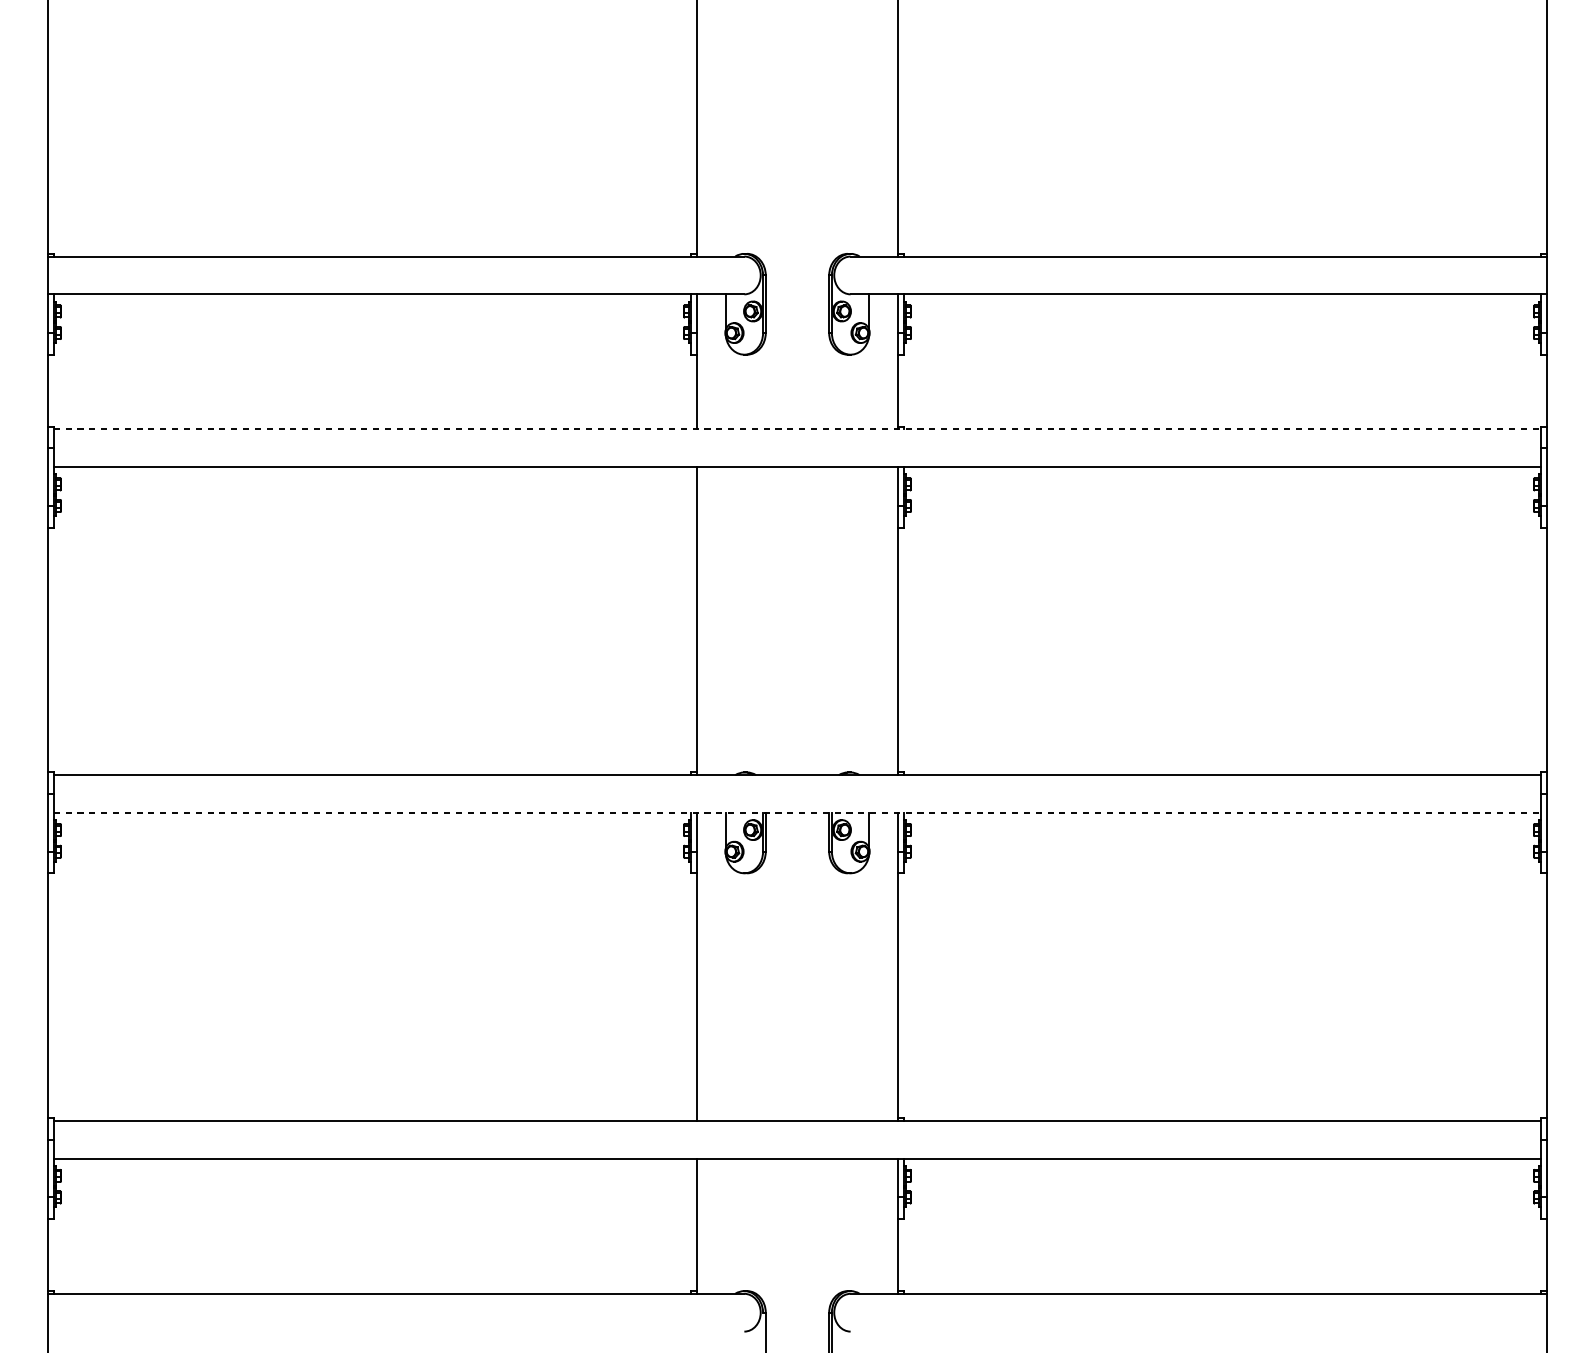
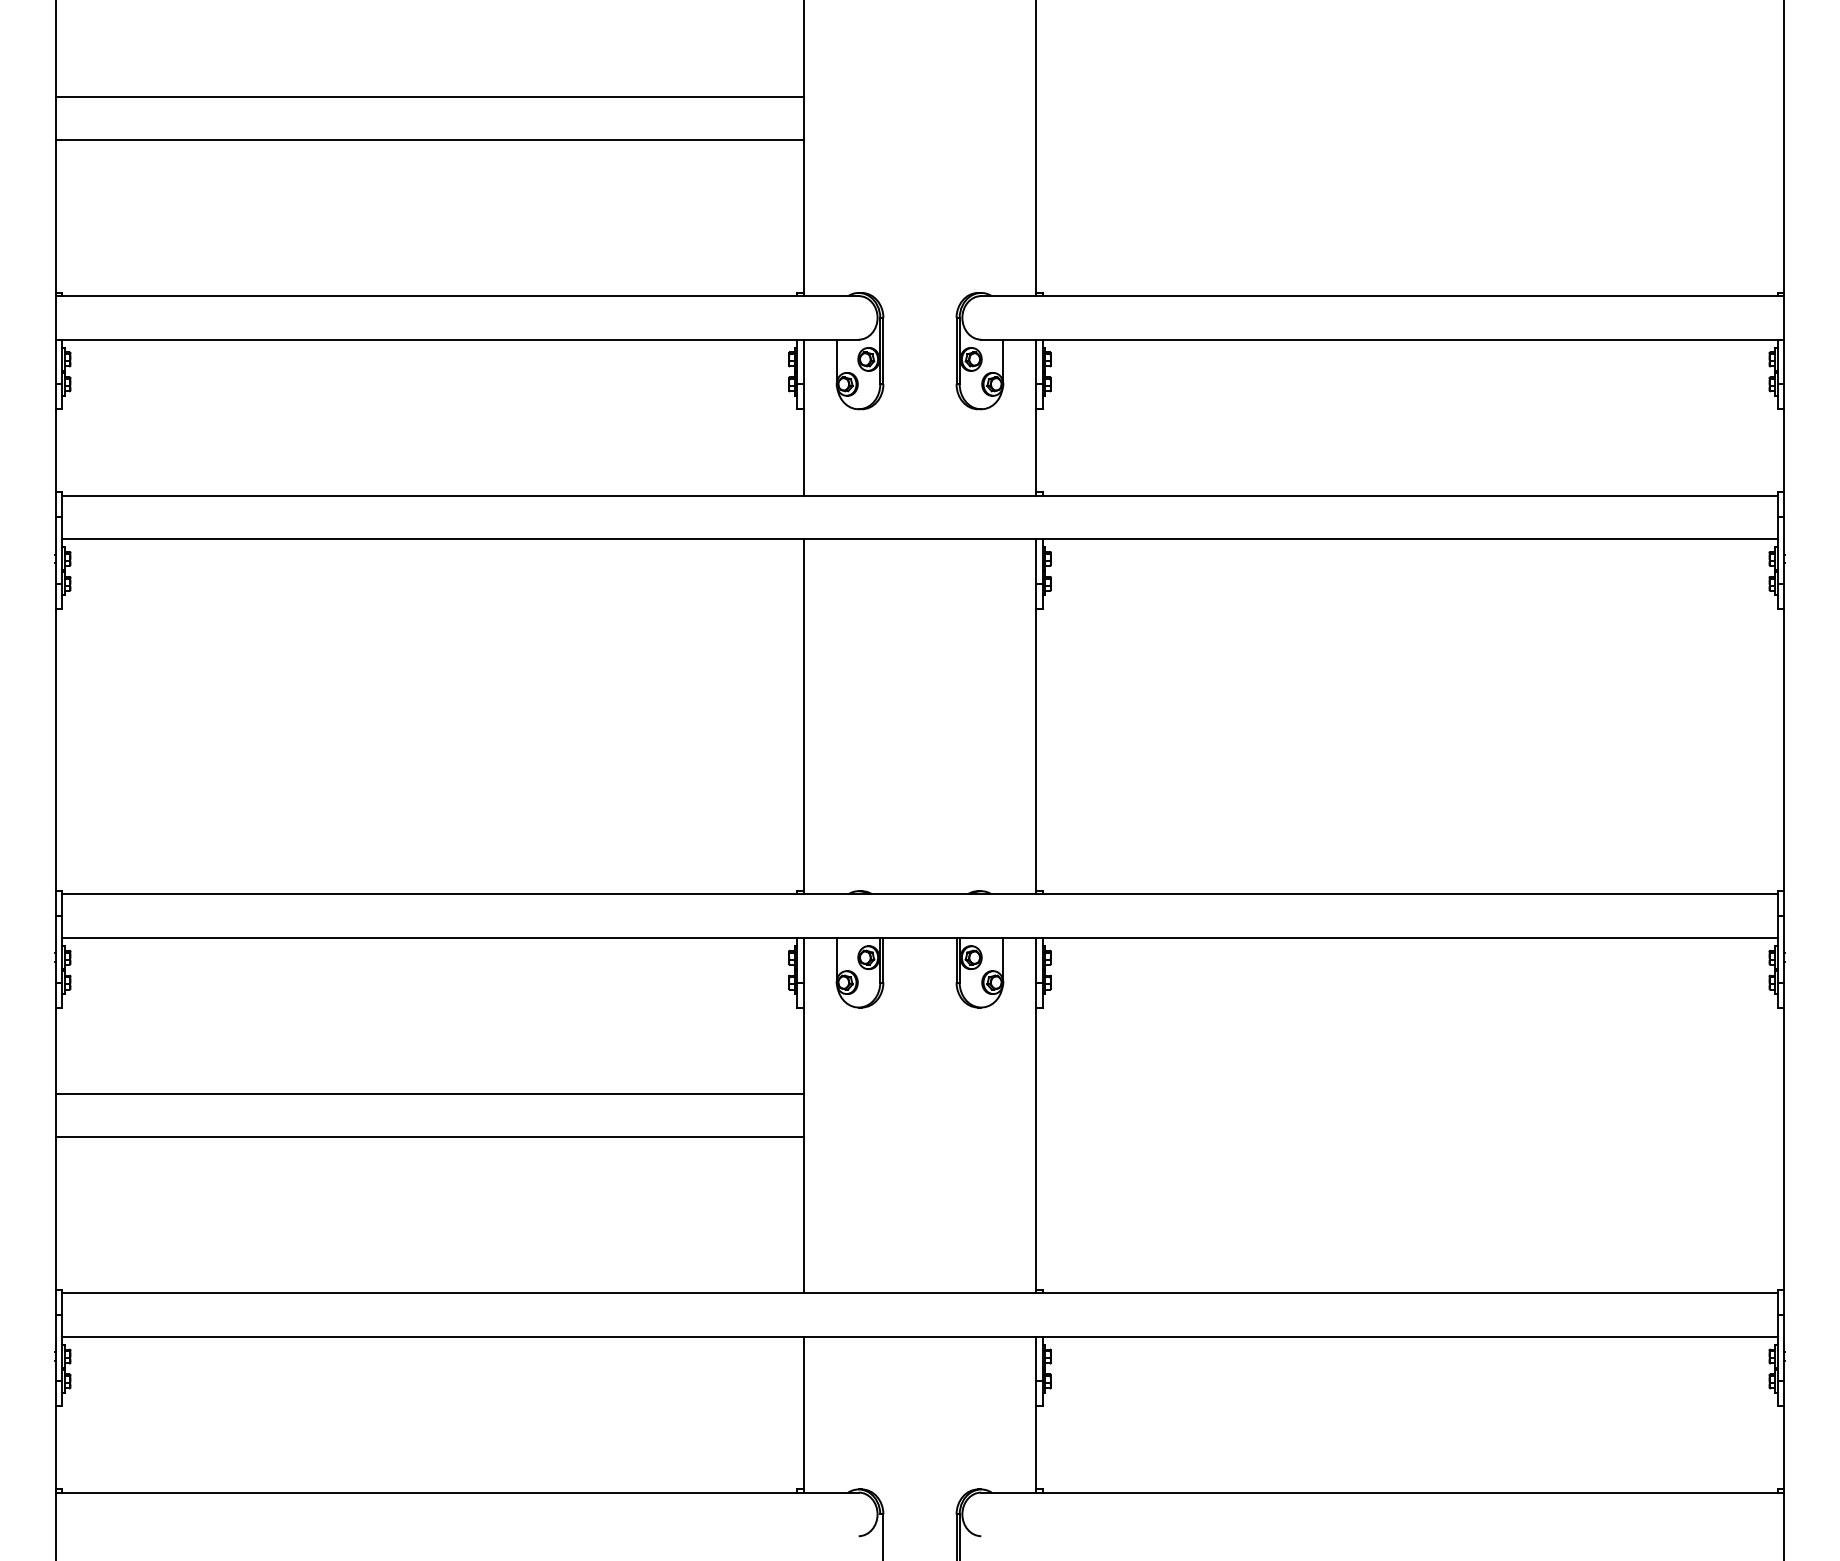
line: (372, 83) -> (429, 96), added
line: (372, 121) -> (429, 140), added
line: (797, 429) -> (920, 495), dashed -> solid
line: (797, 812) -> (920, 937), dashed -> solid
line: (372, 947) -> (429, 1093), added
line: (372, 985) -> (429, 1137), added

